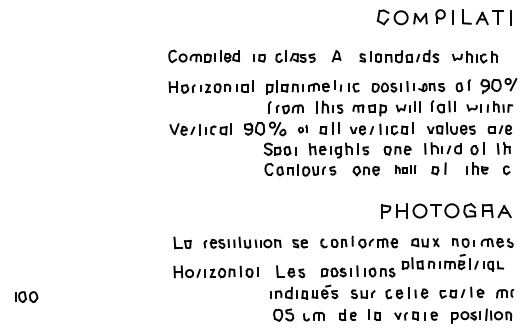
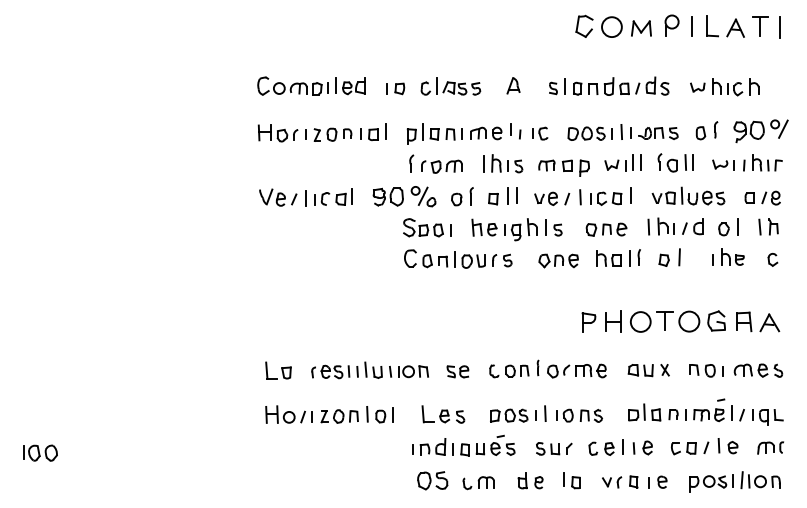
part: (302, 128) -> (461, 196), size x1.67
part: (405, 169) -> (618, 258), size x1.43
part: (452, 262) -> (705, 411), moved

